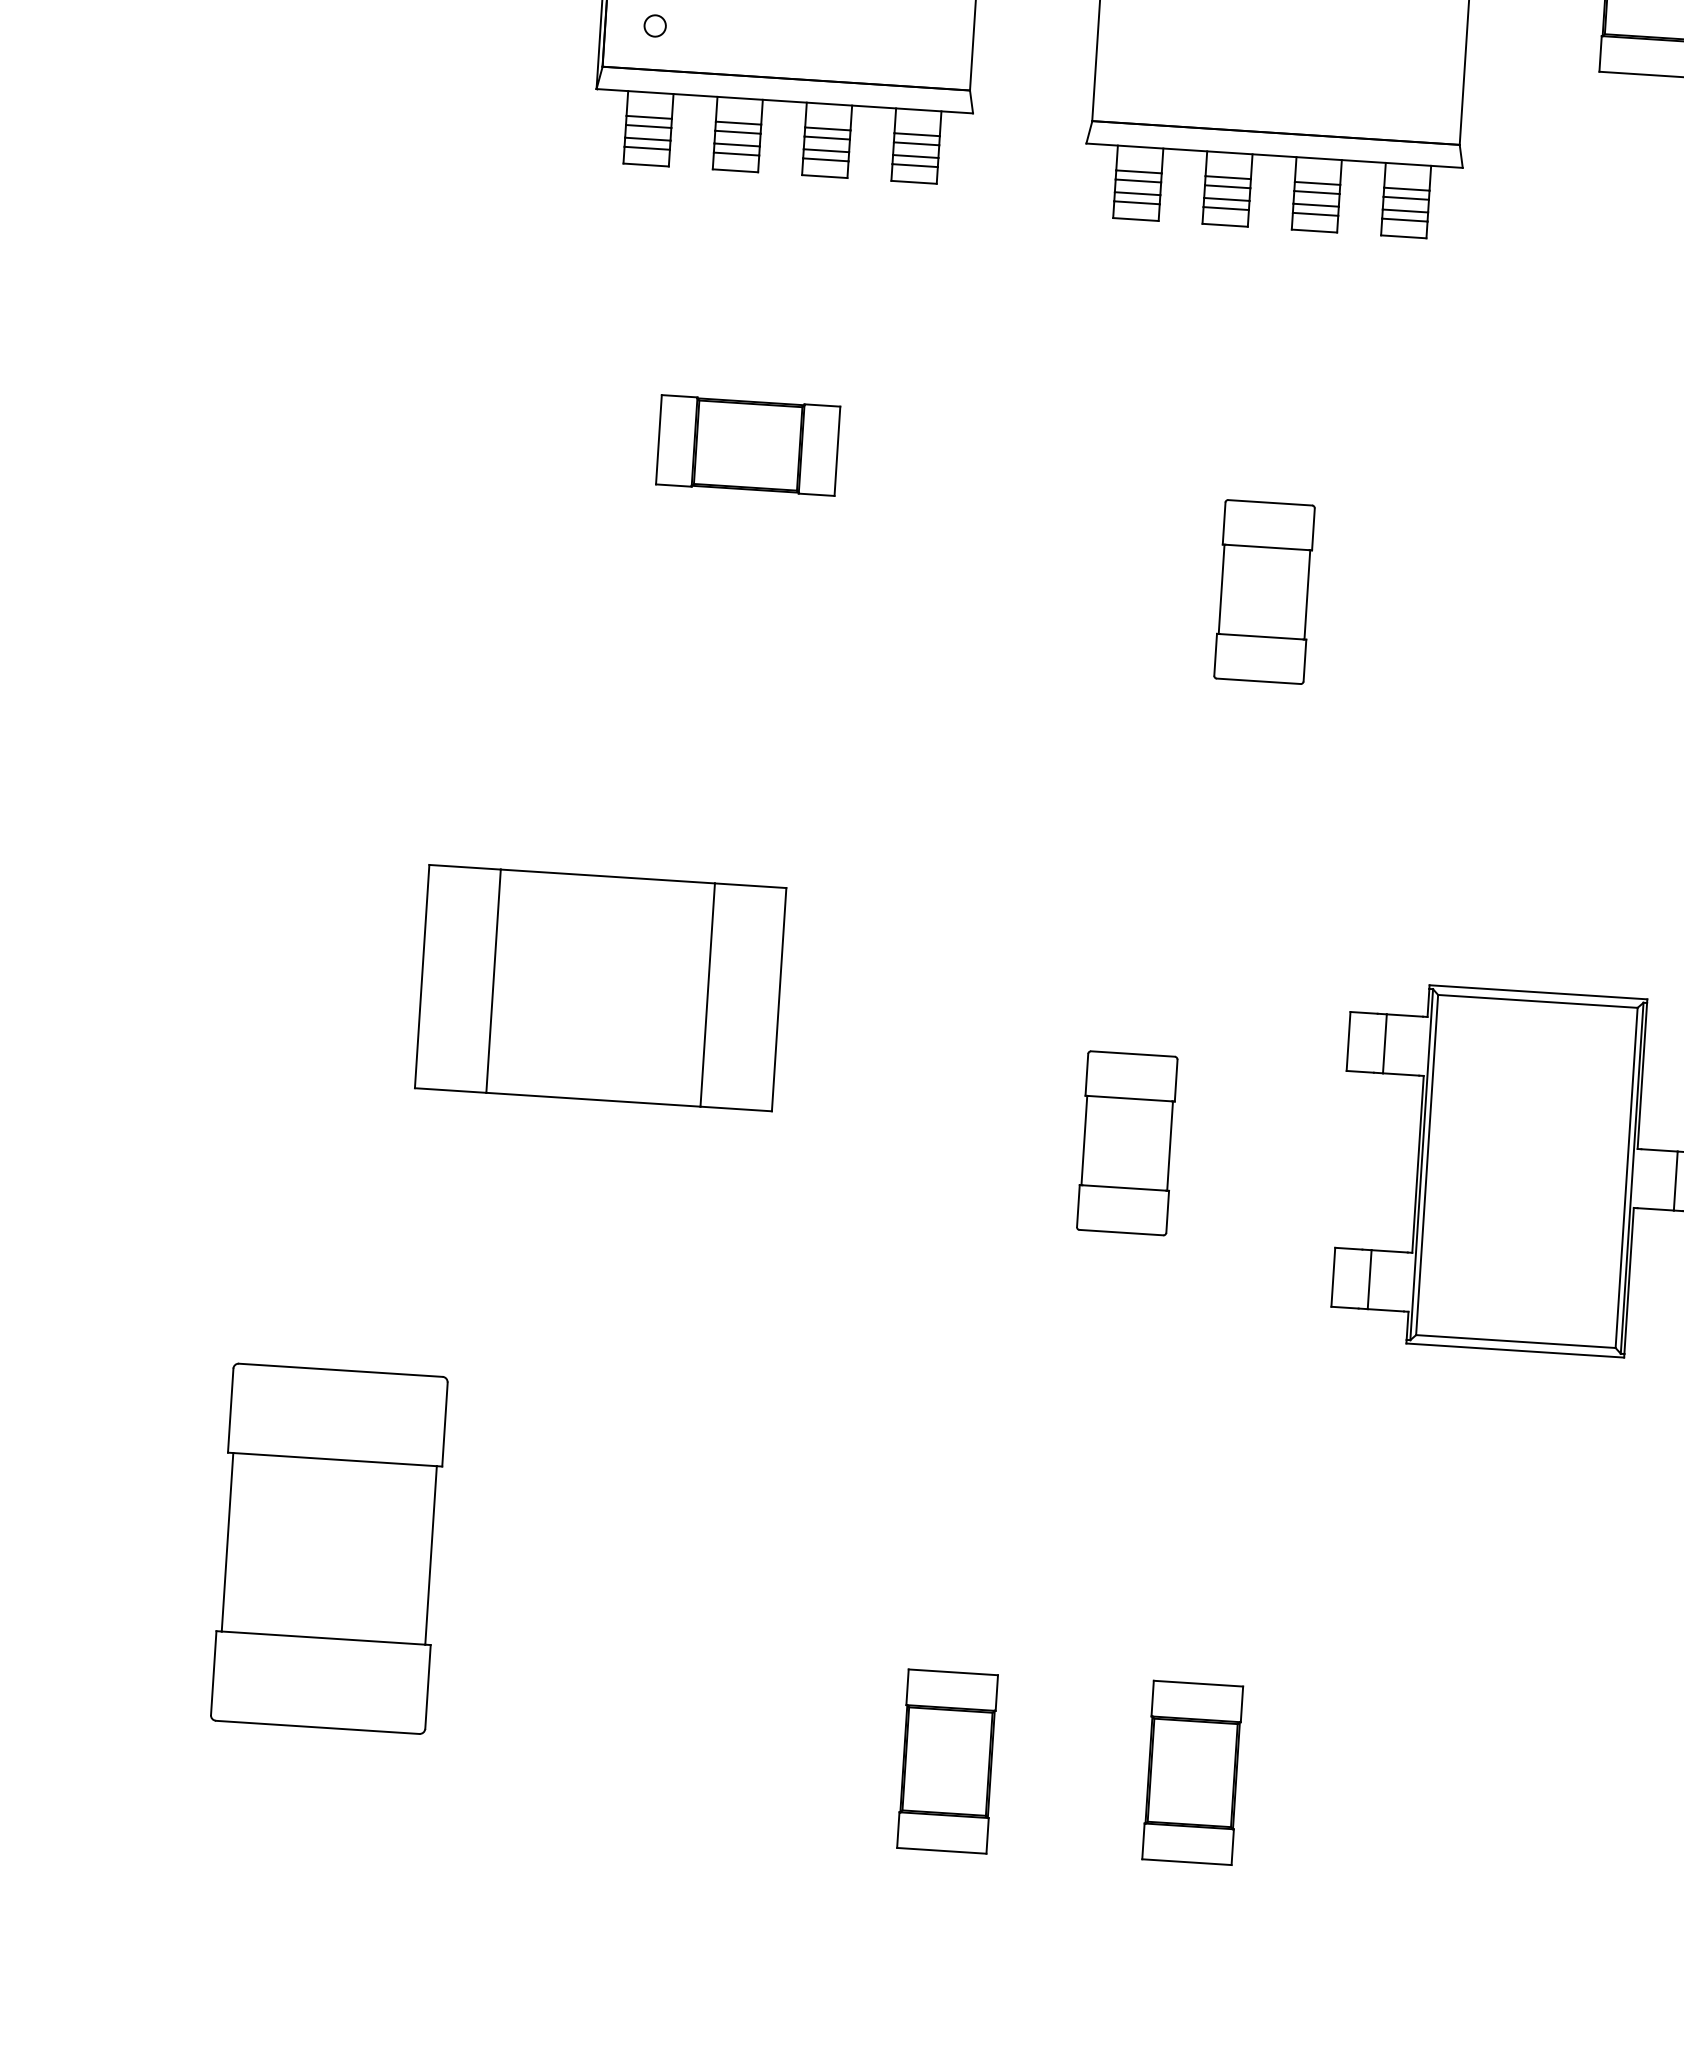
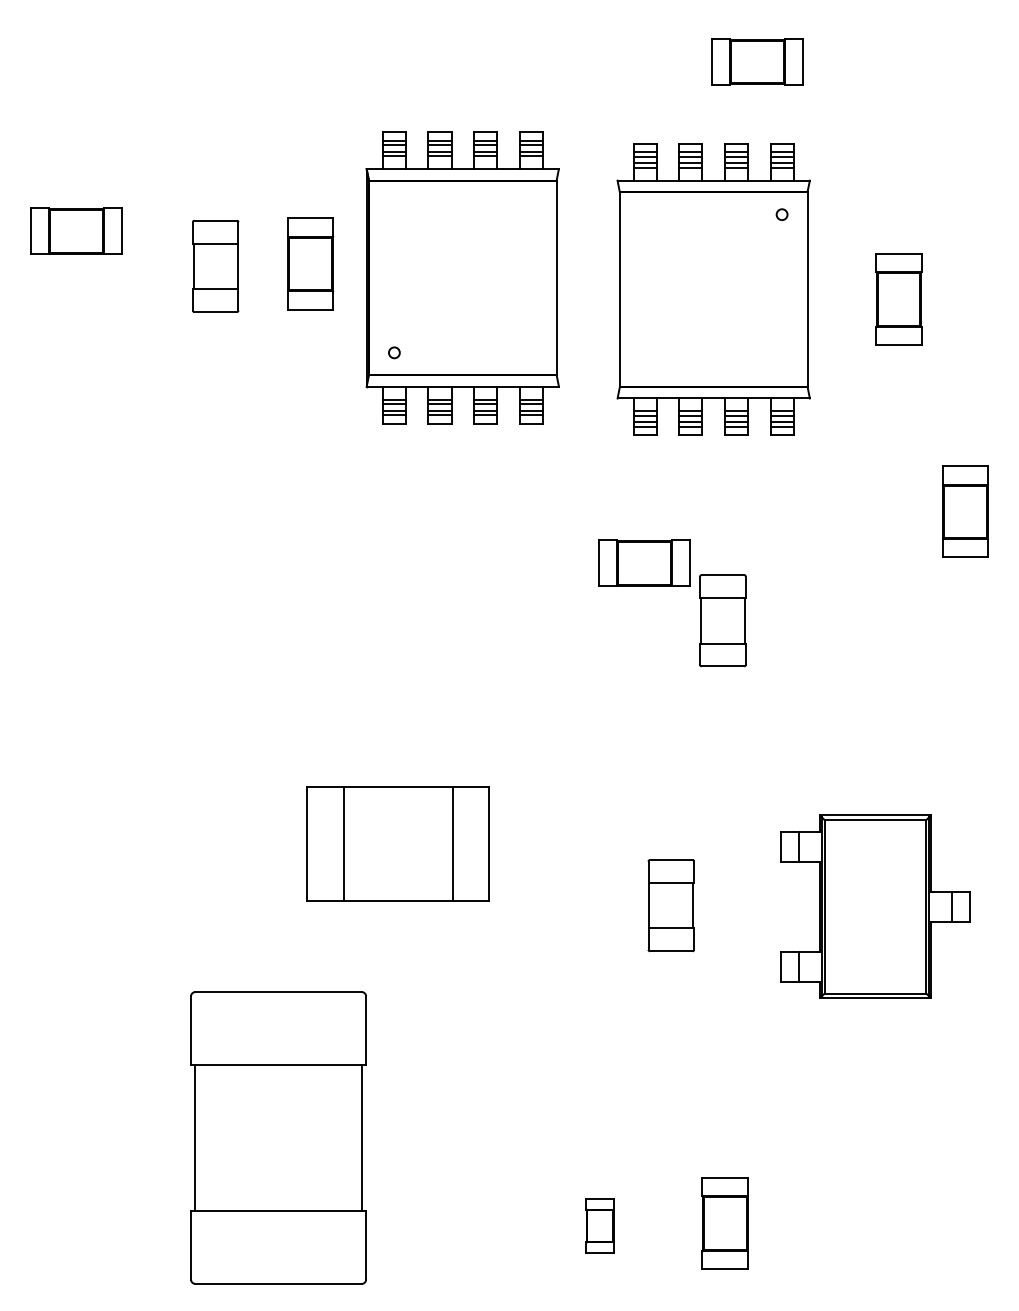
part: (748, 444) -> (644, 562), moved
part: (328, 1549) -> (278, 1138), size x1.6
part: (946, 1760) -> (599, 1225), size x0.6

